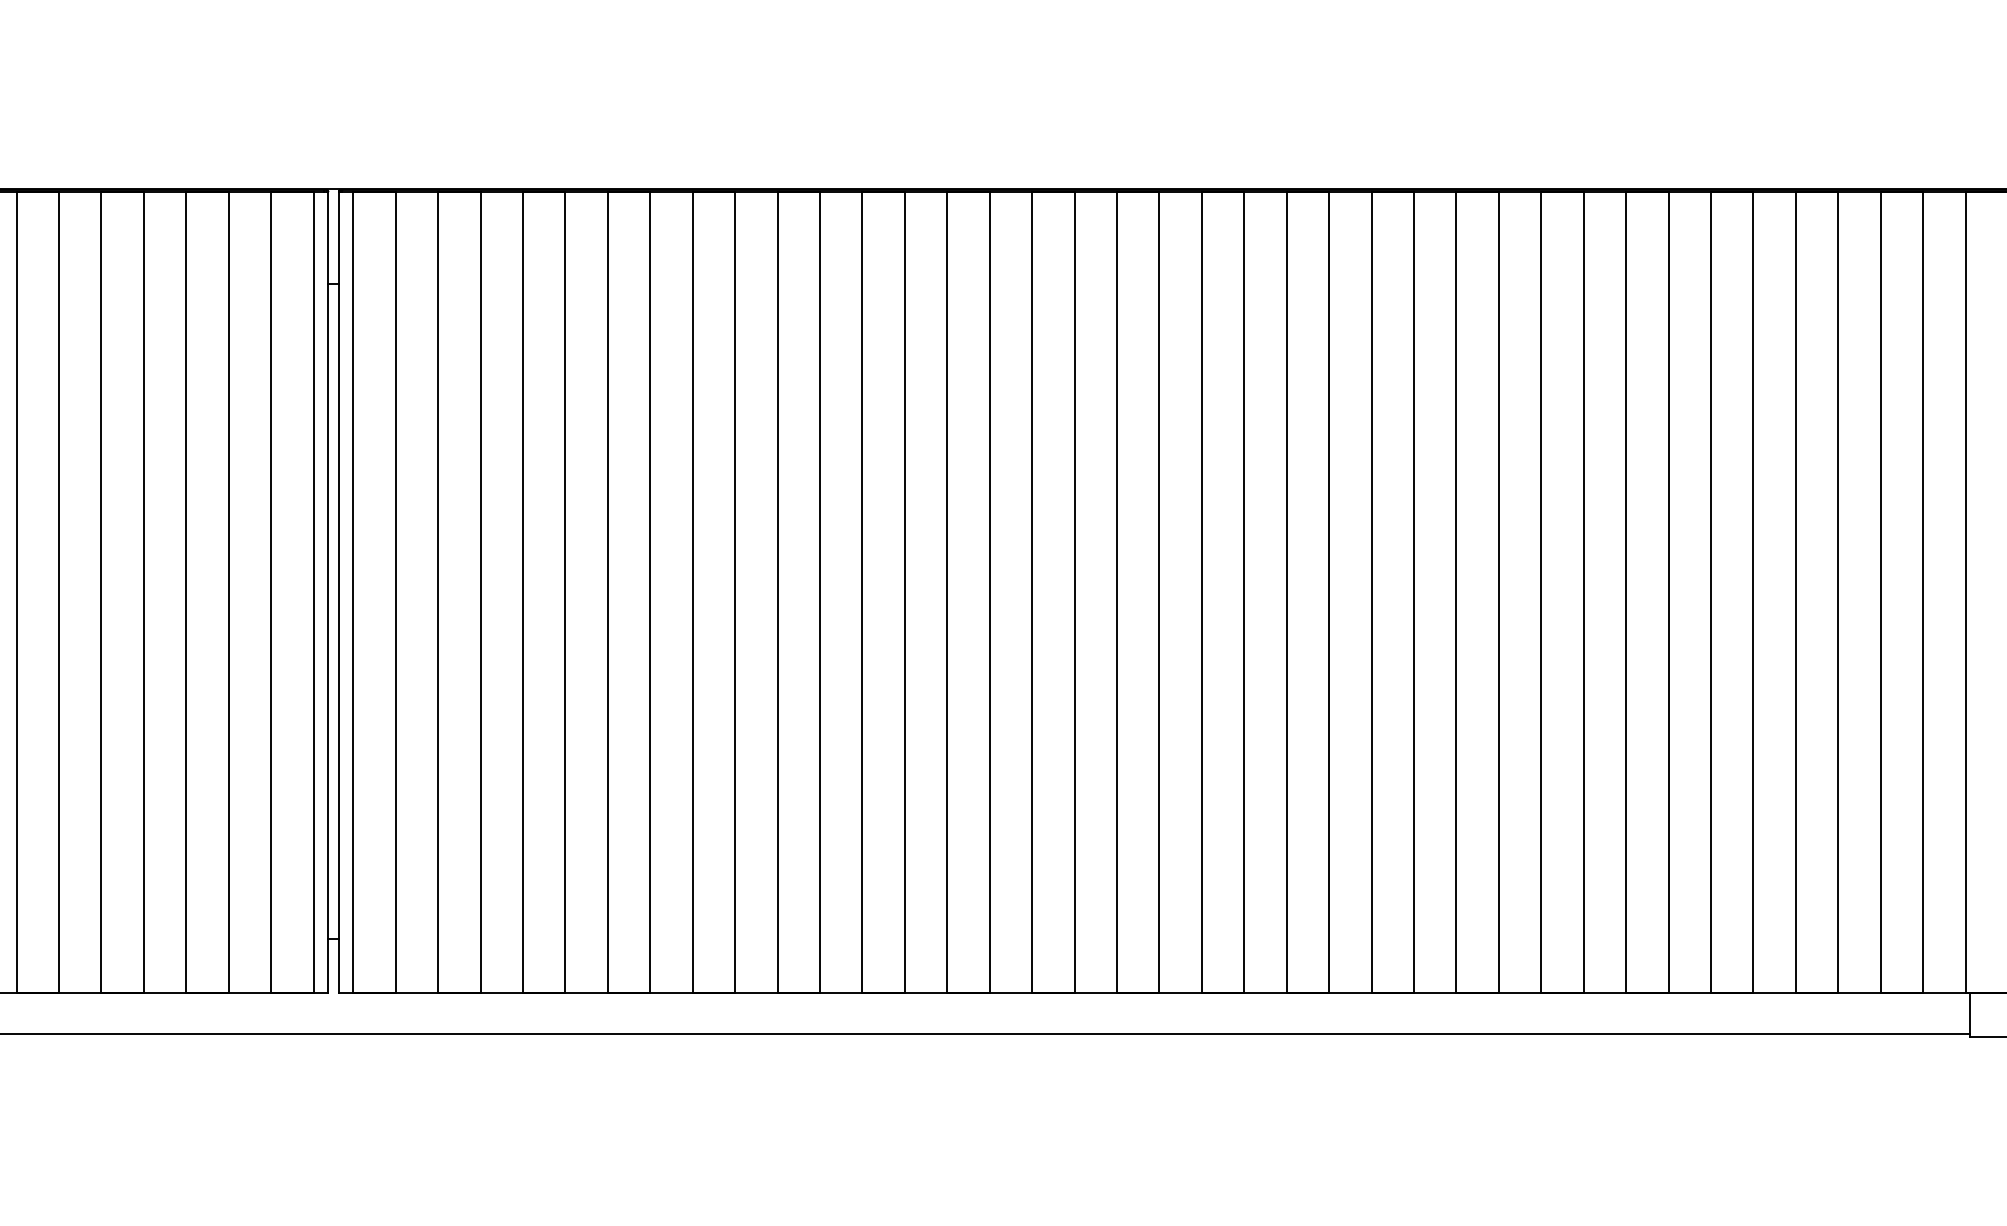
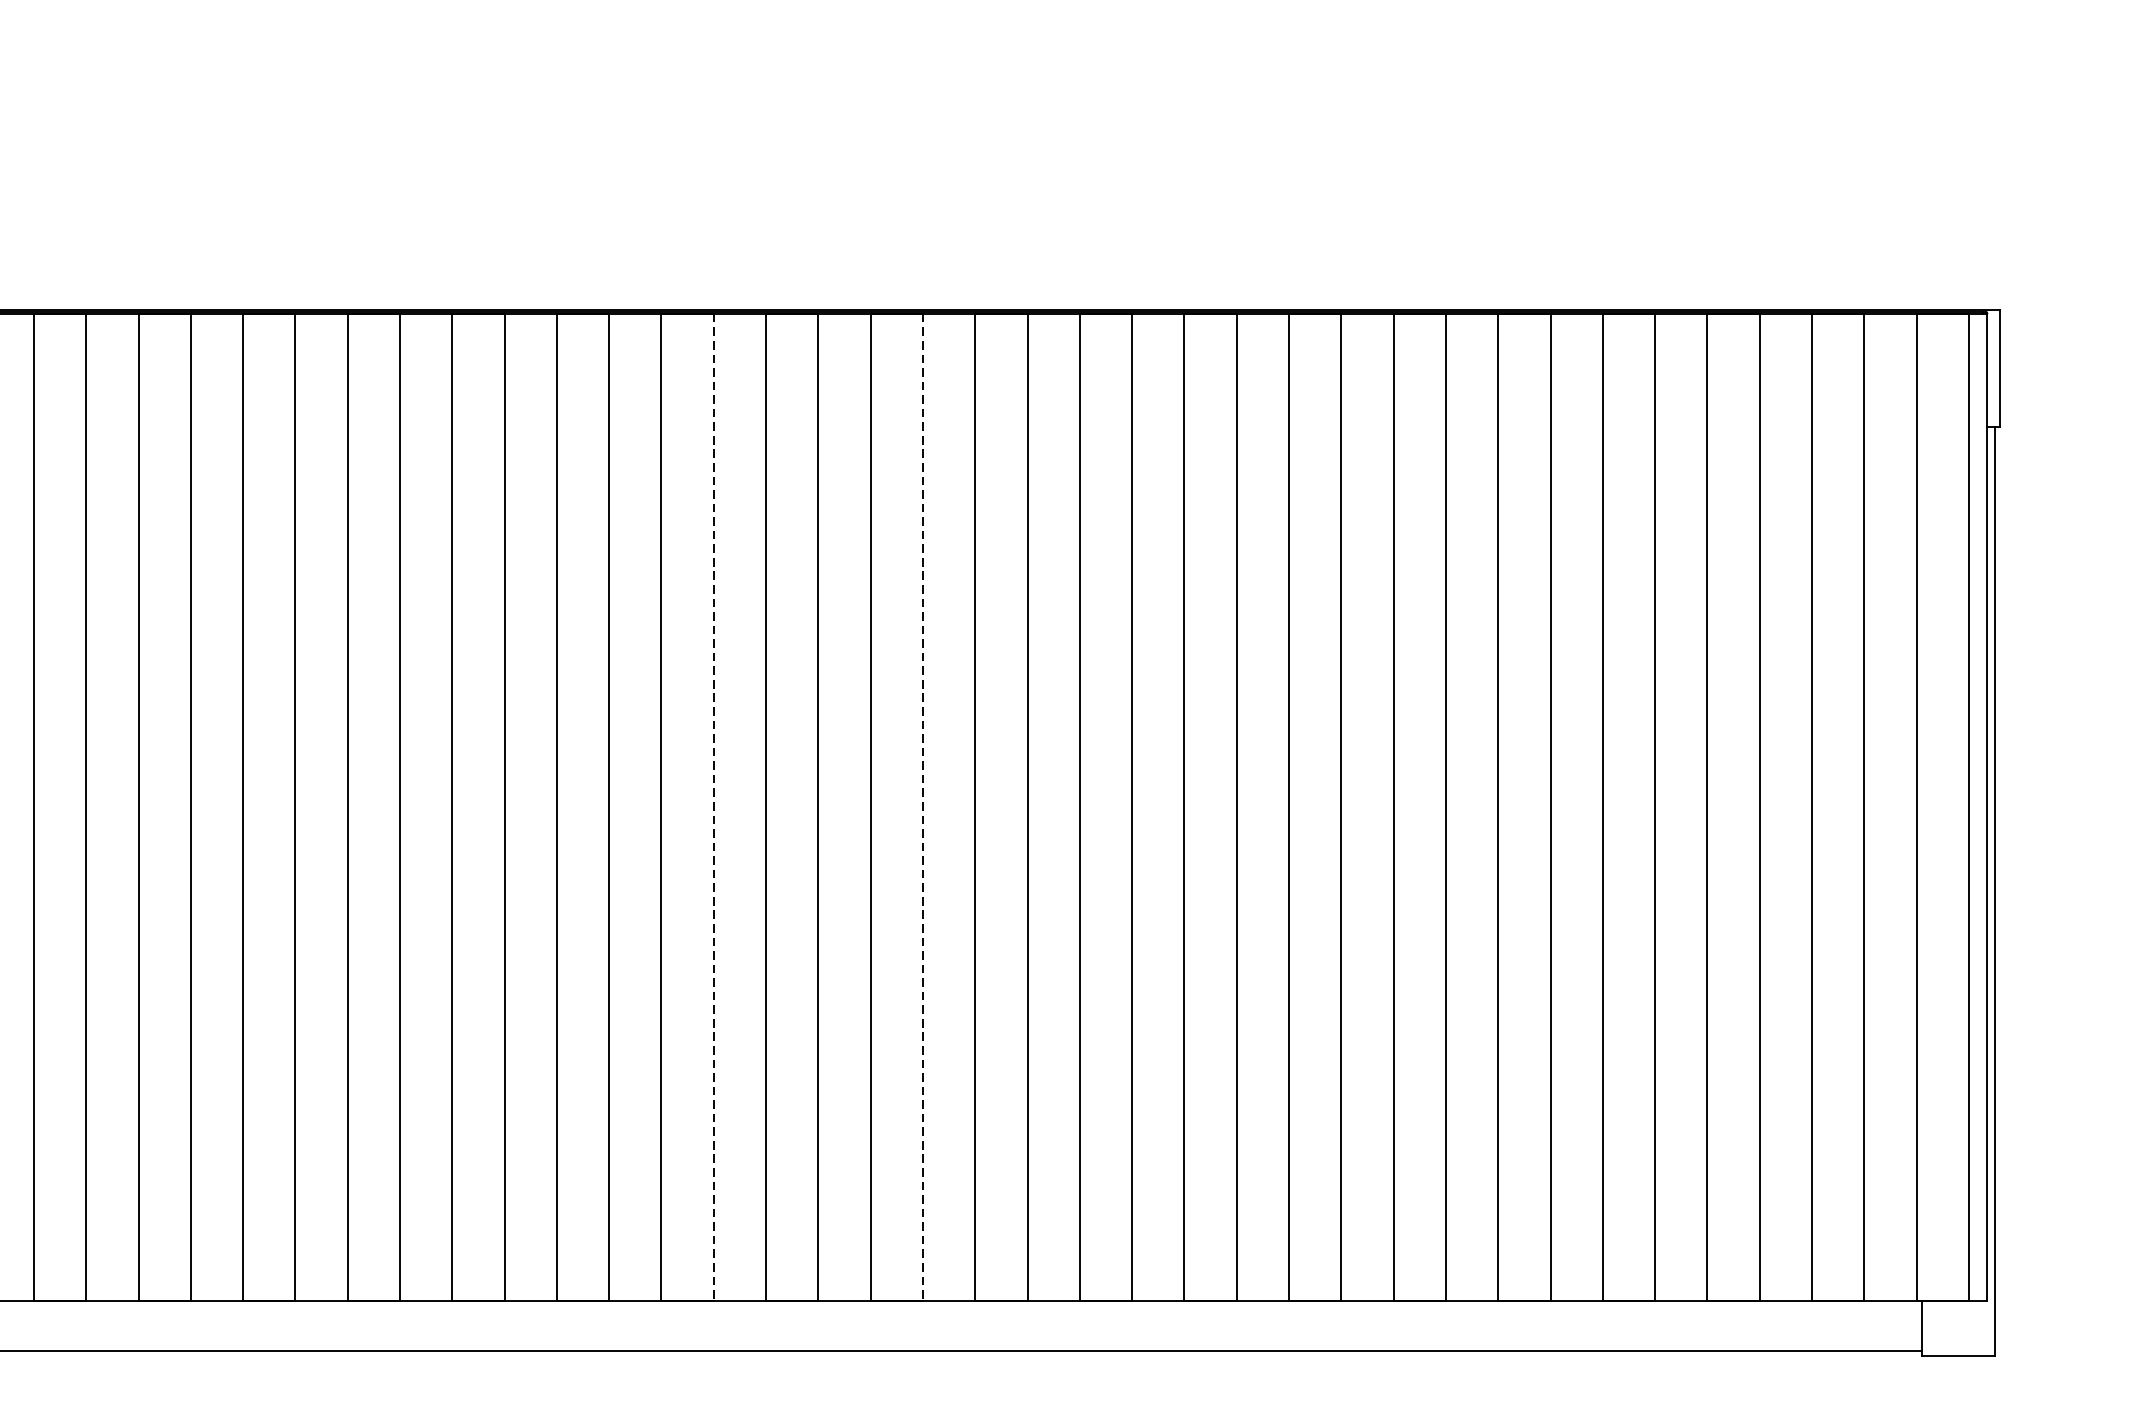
line: (989, 592) -> (713, 807), solid -> dashed
line: (1159, 592) -> (923, 807), solid -> dashed

